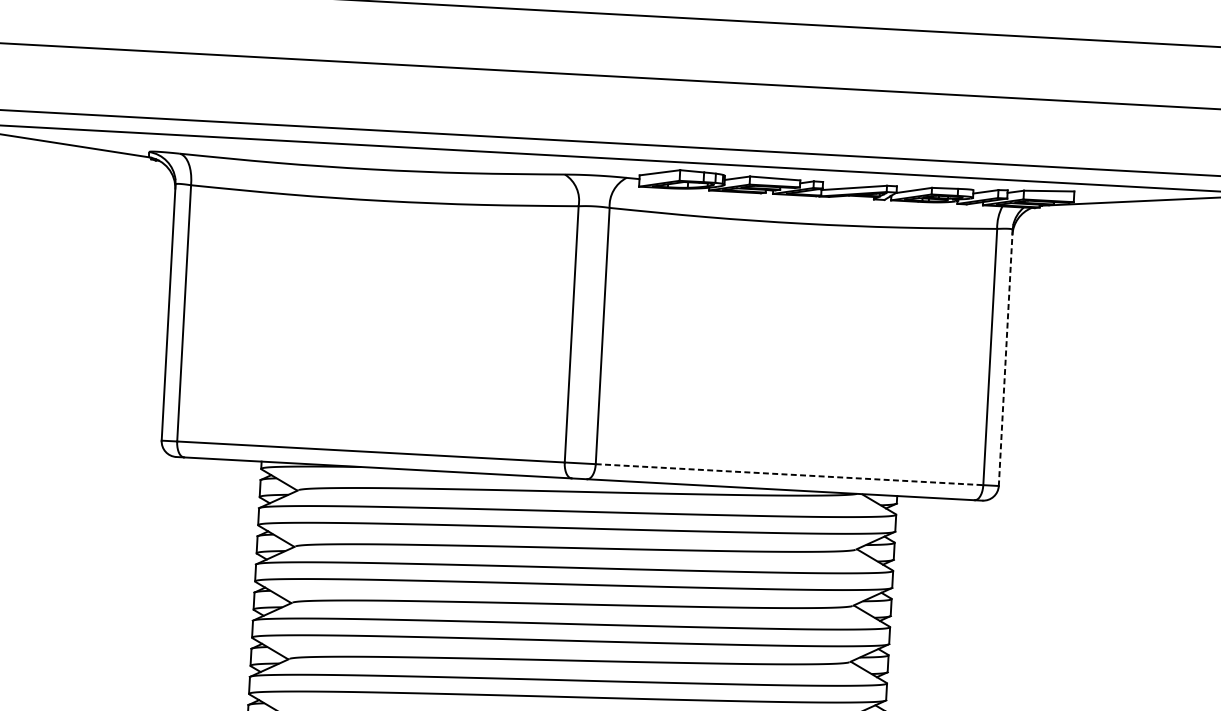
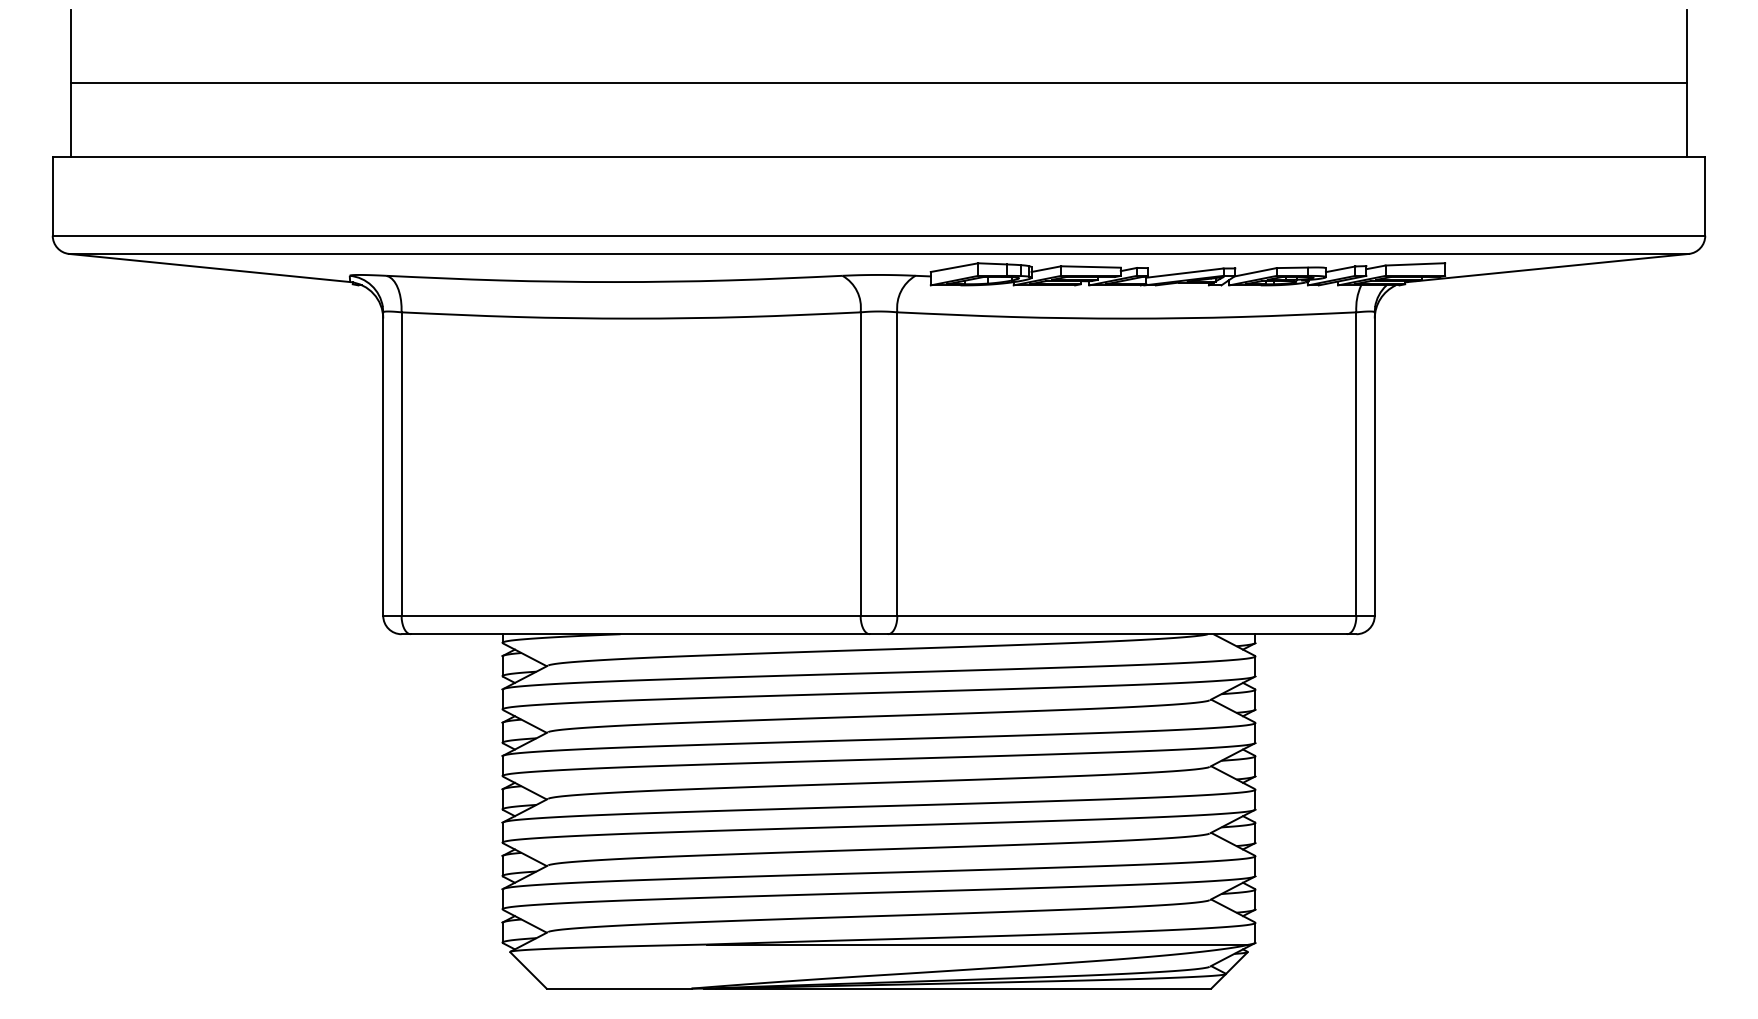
line: (1005, 358) -> (1374, 464), dashed -> solid
line: (789, 474) -> (1126, 615), dashed -> solid

